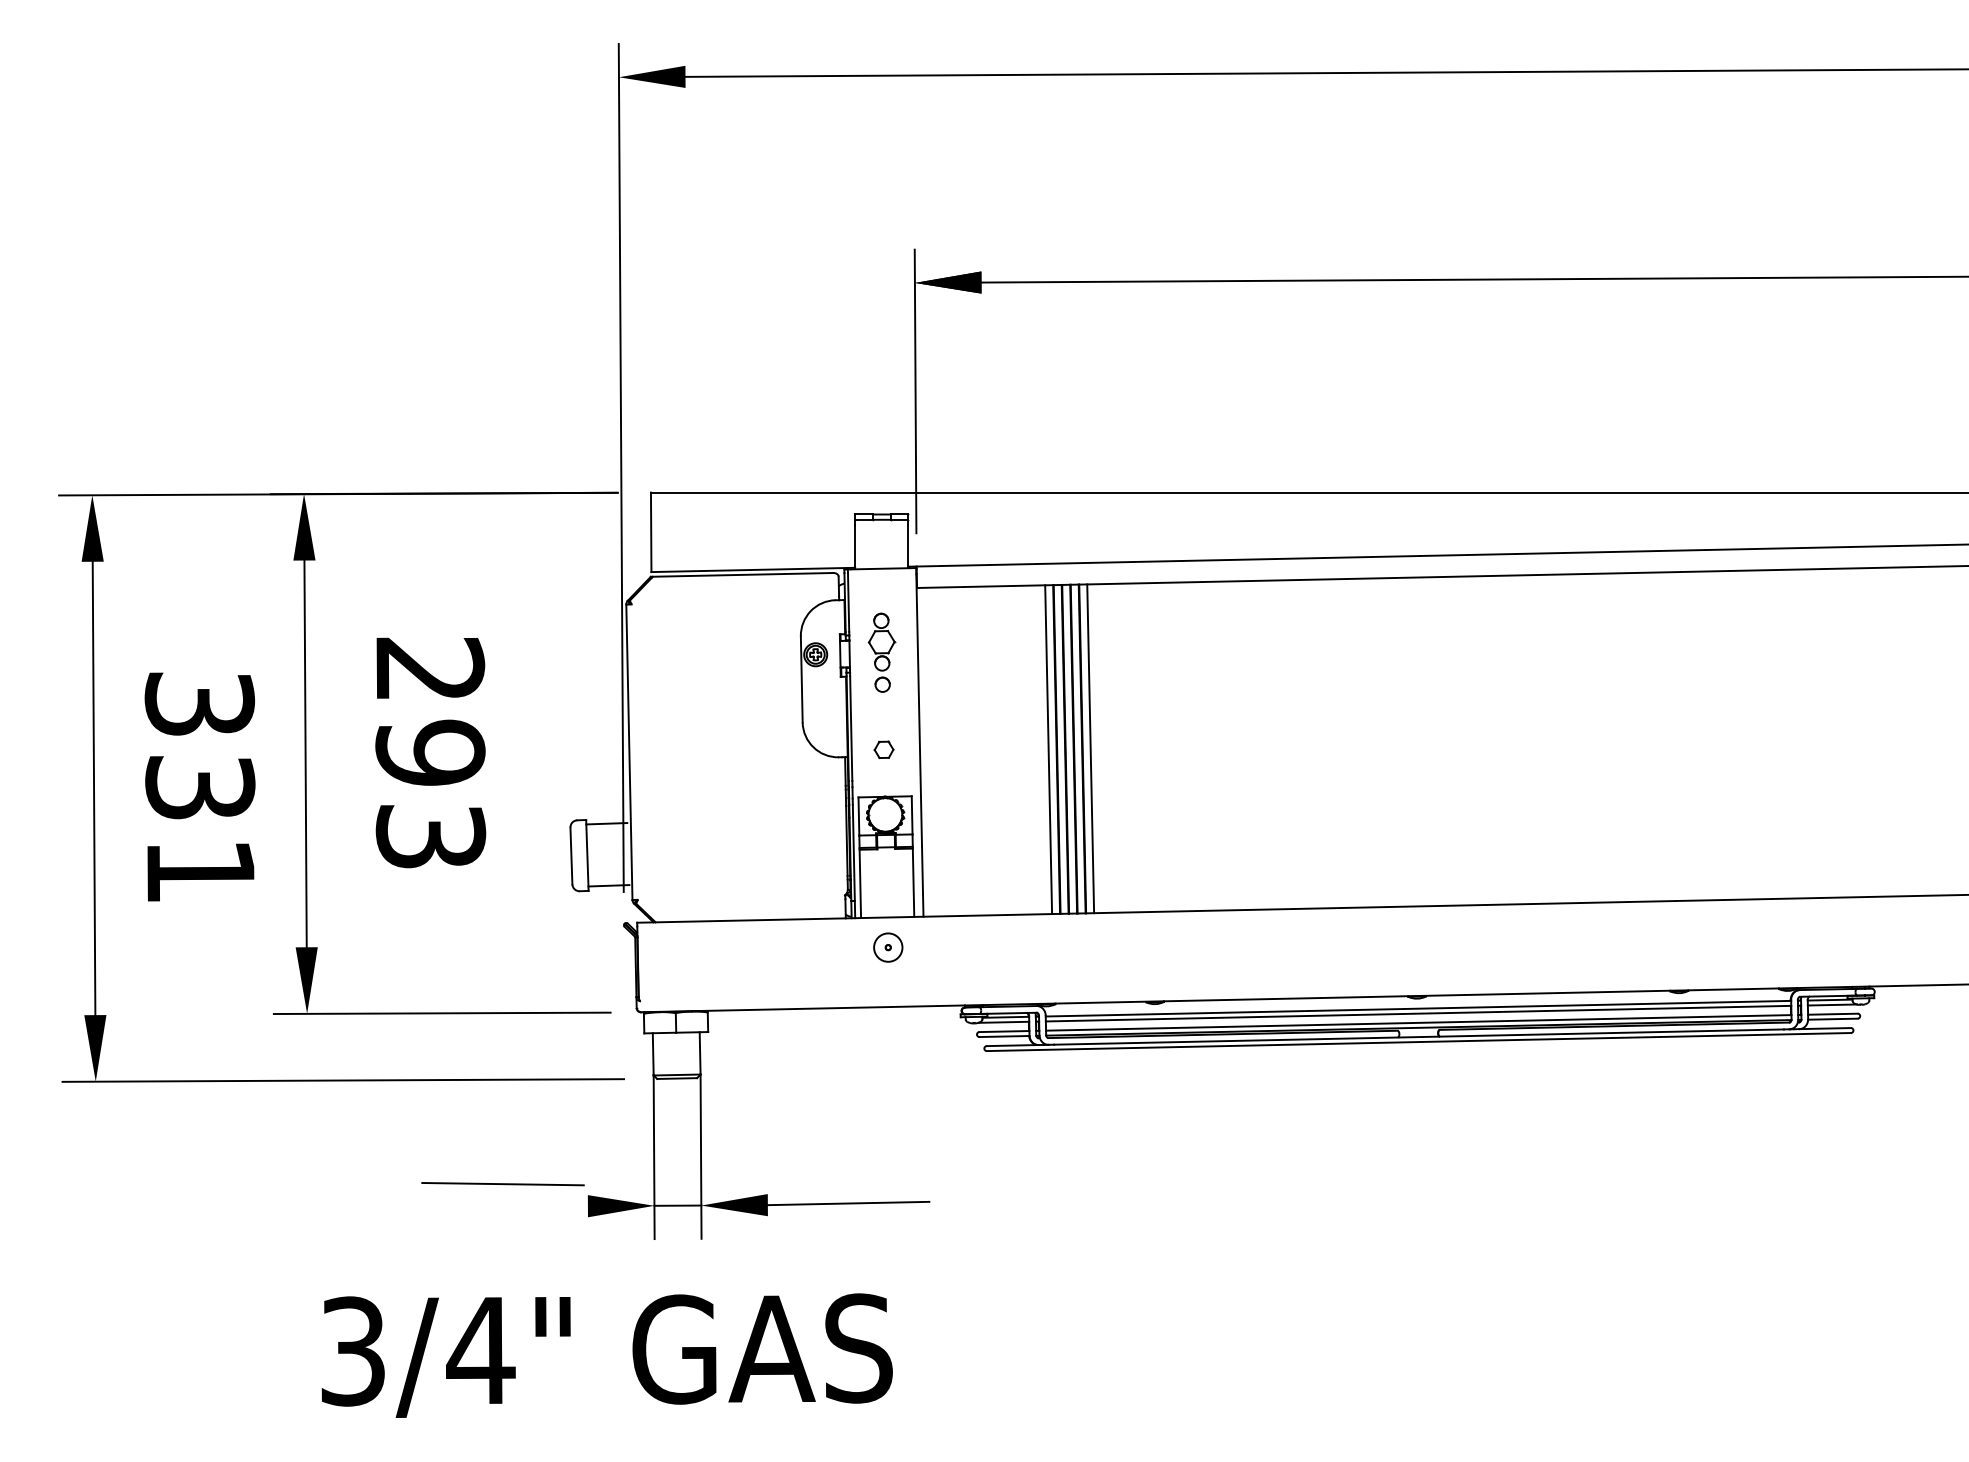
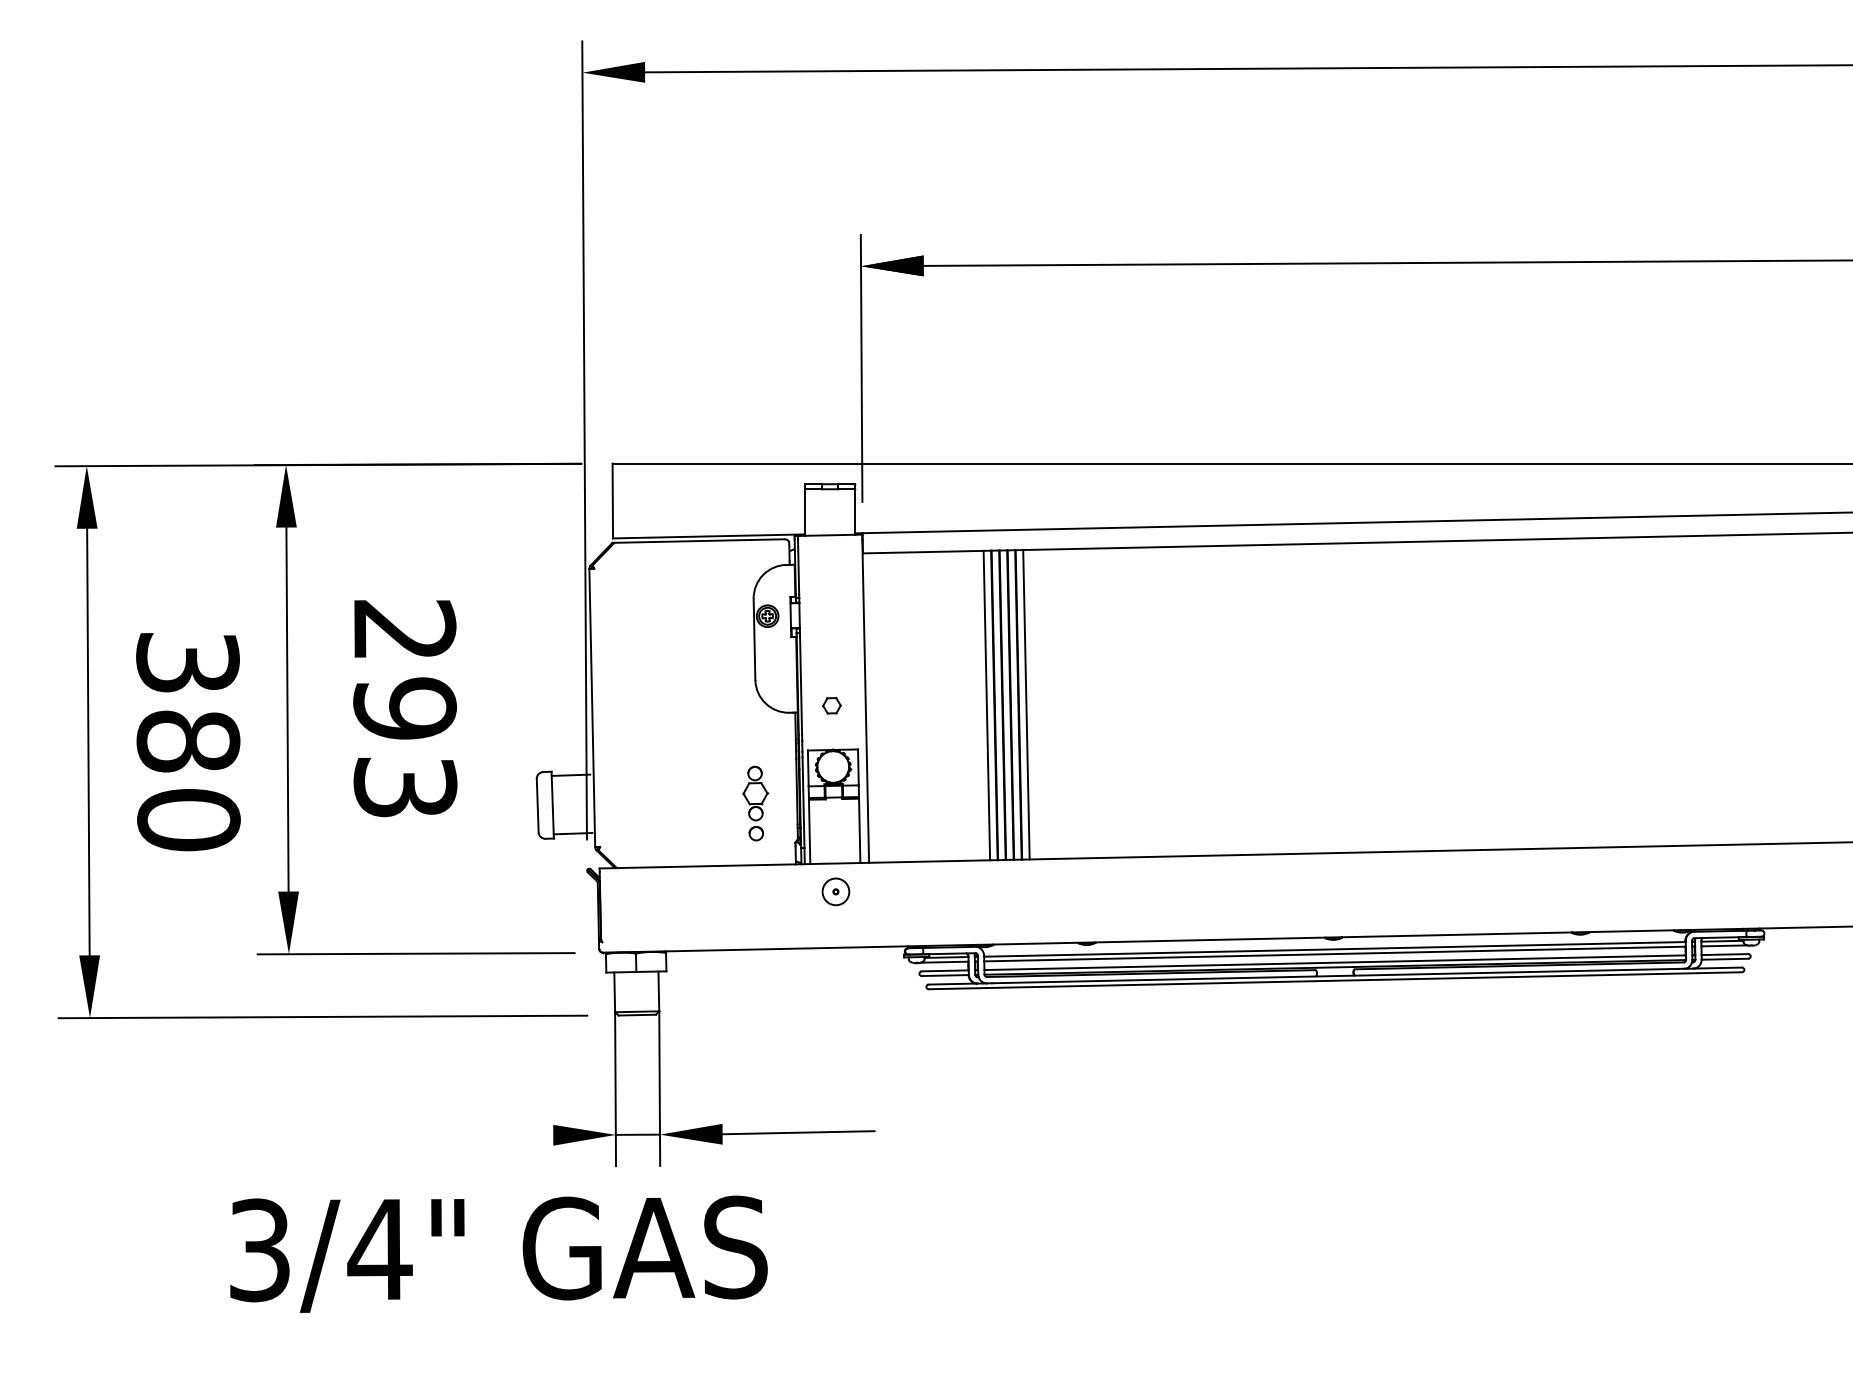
part: (881, 652) -> (755, 803), moved
text: (200, 829) -> (188, 780), 331 -> 380
line: (502, 1183) -> (472, 1113), removed
text: (606, 1355) -> (498, 1254), moved

